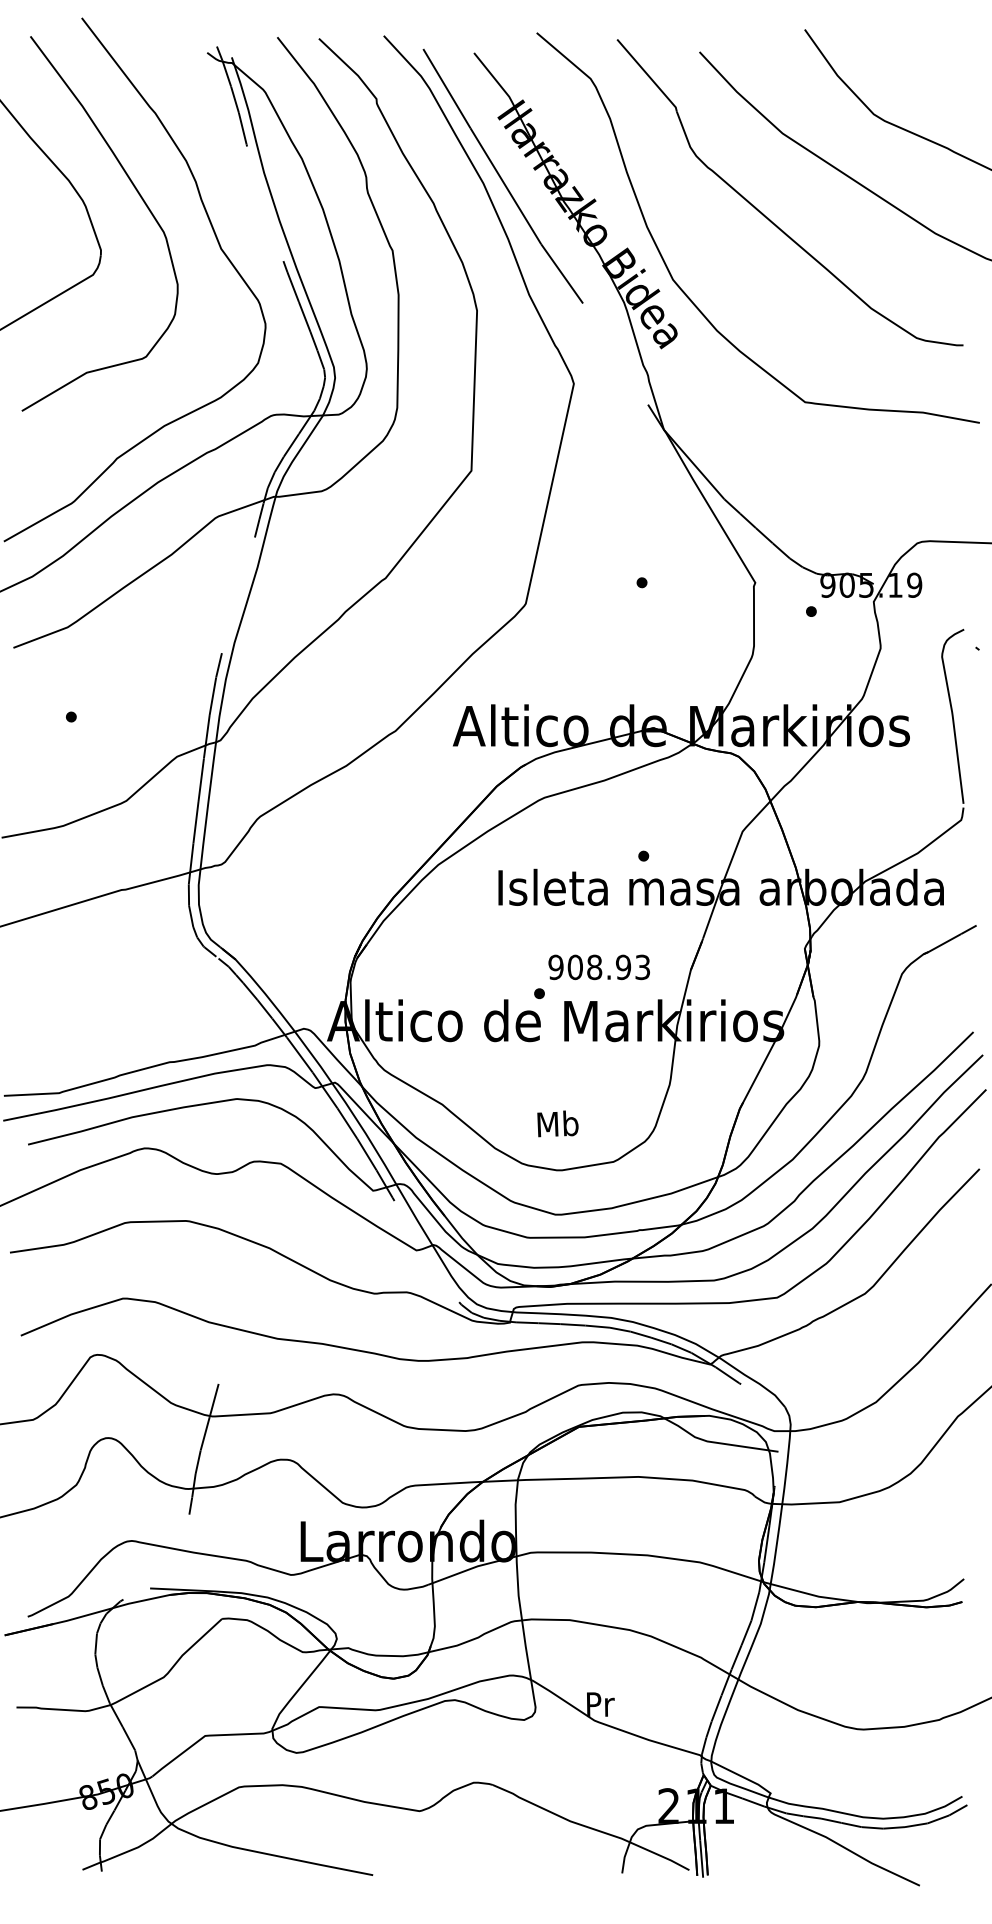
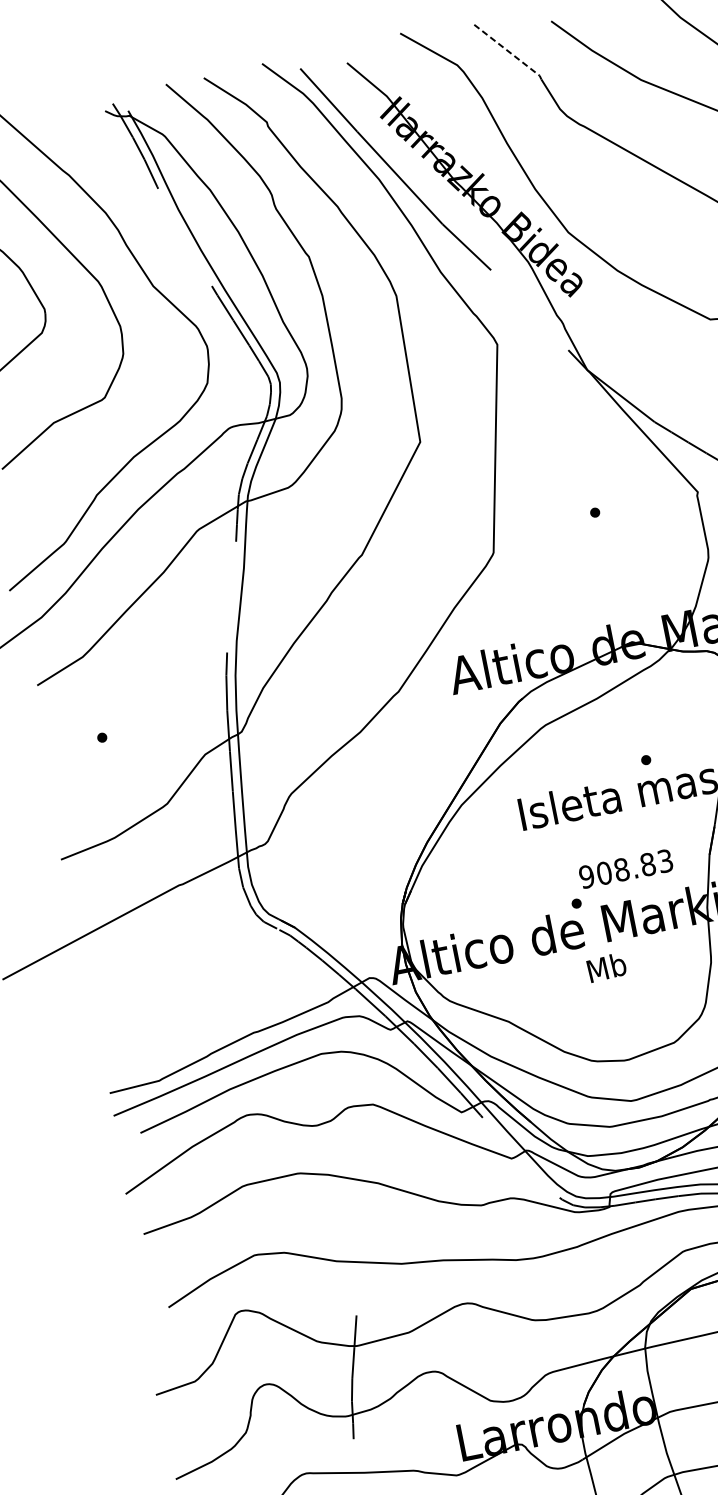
line: (648, 75) -> (509, 51), solid -> dashed
text: (623, 967) -> (648, 864), 908.93 -> 908.83
text: (557, 1123) -> (606, 967), moved

